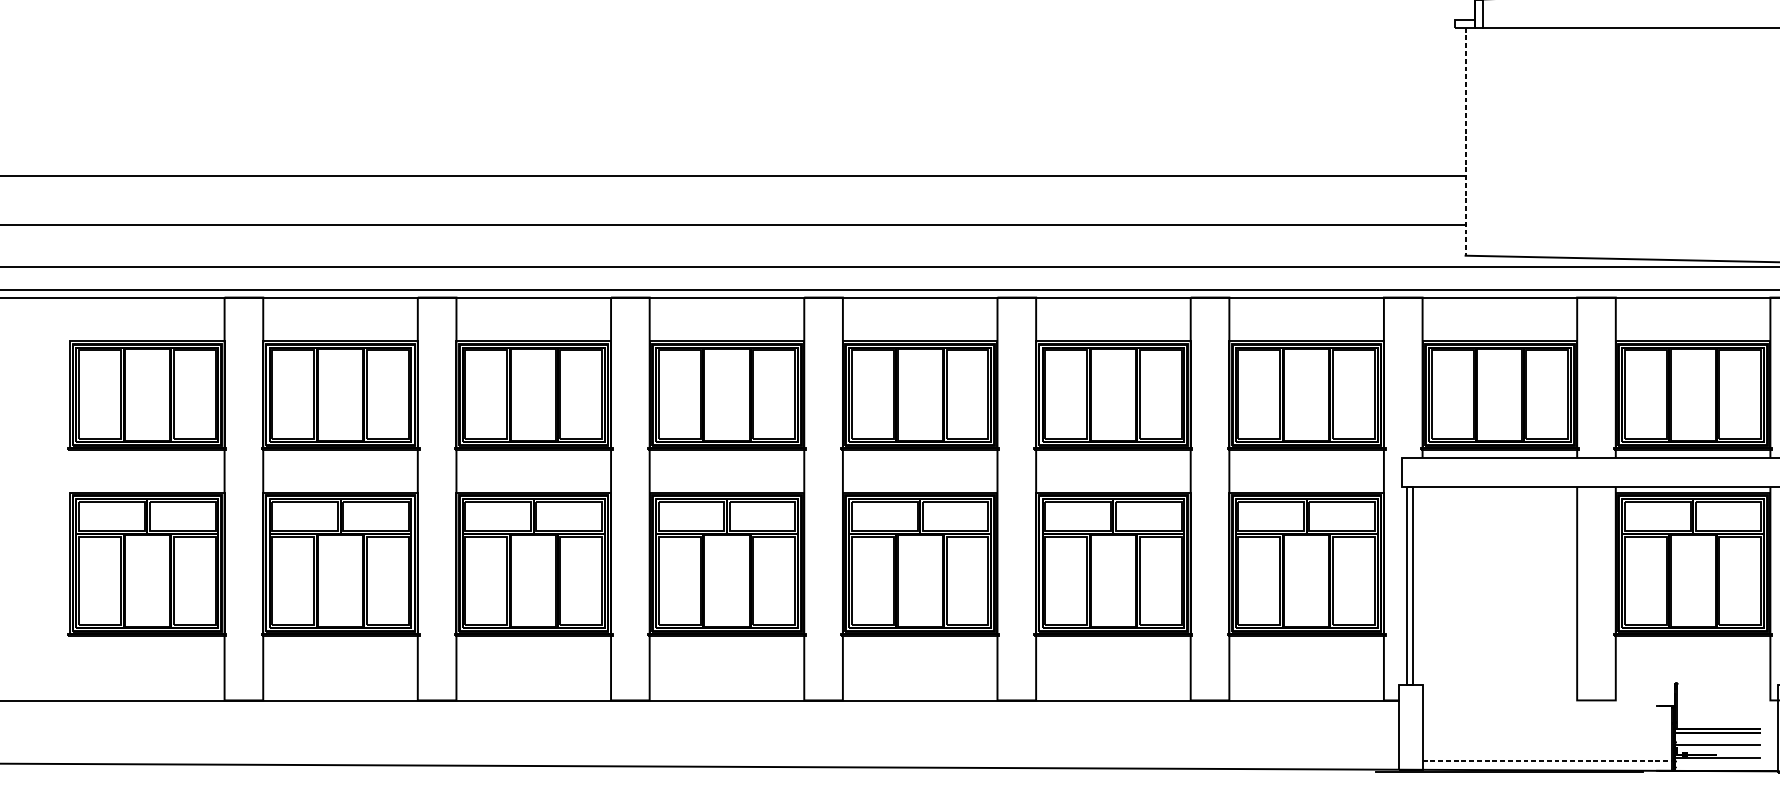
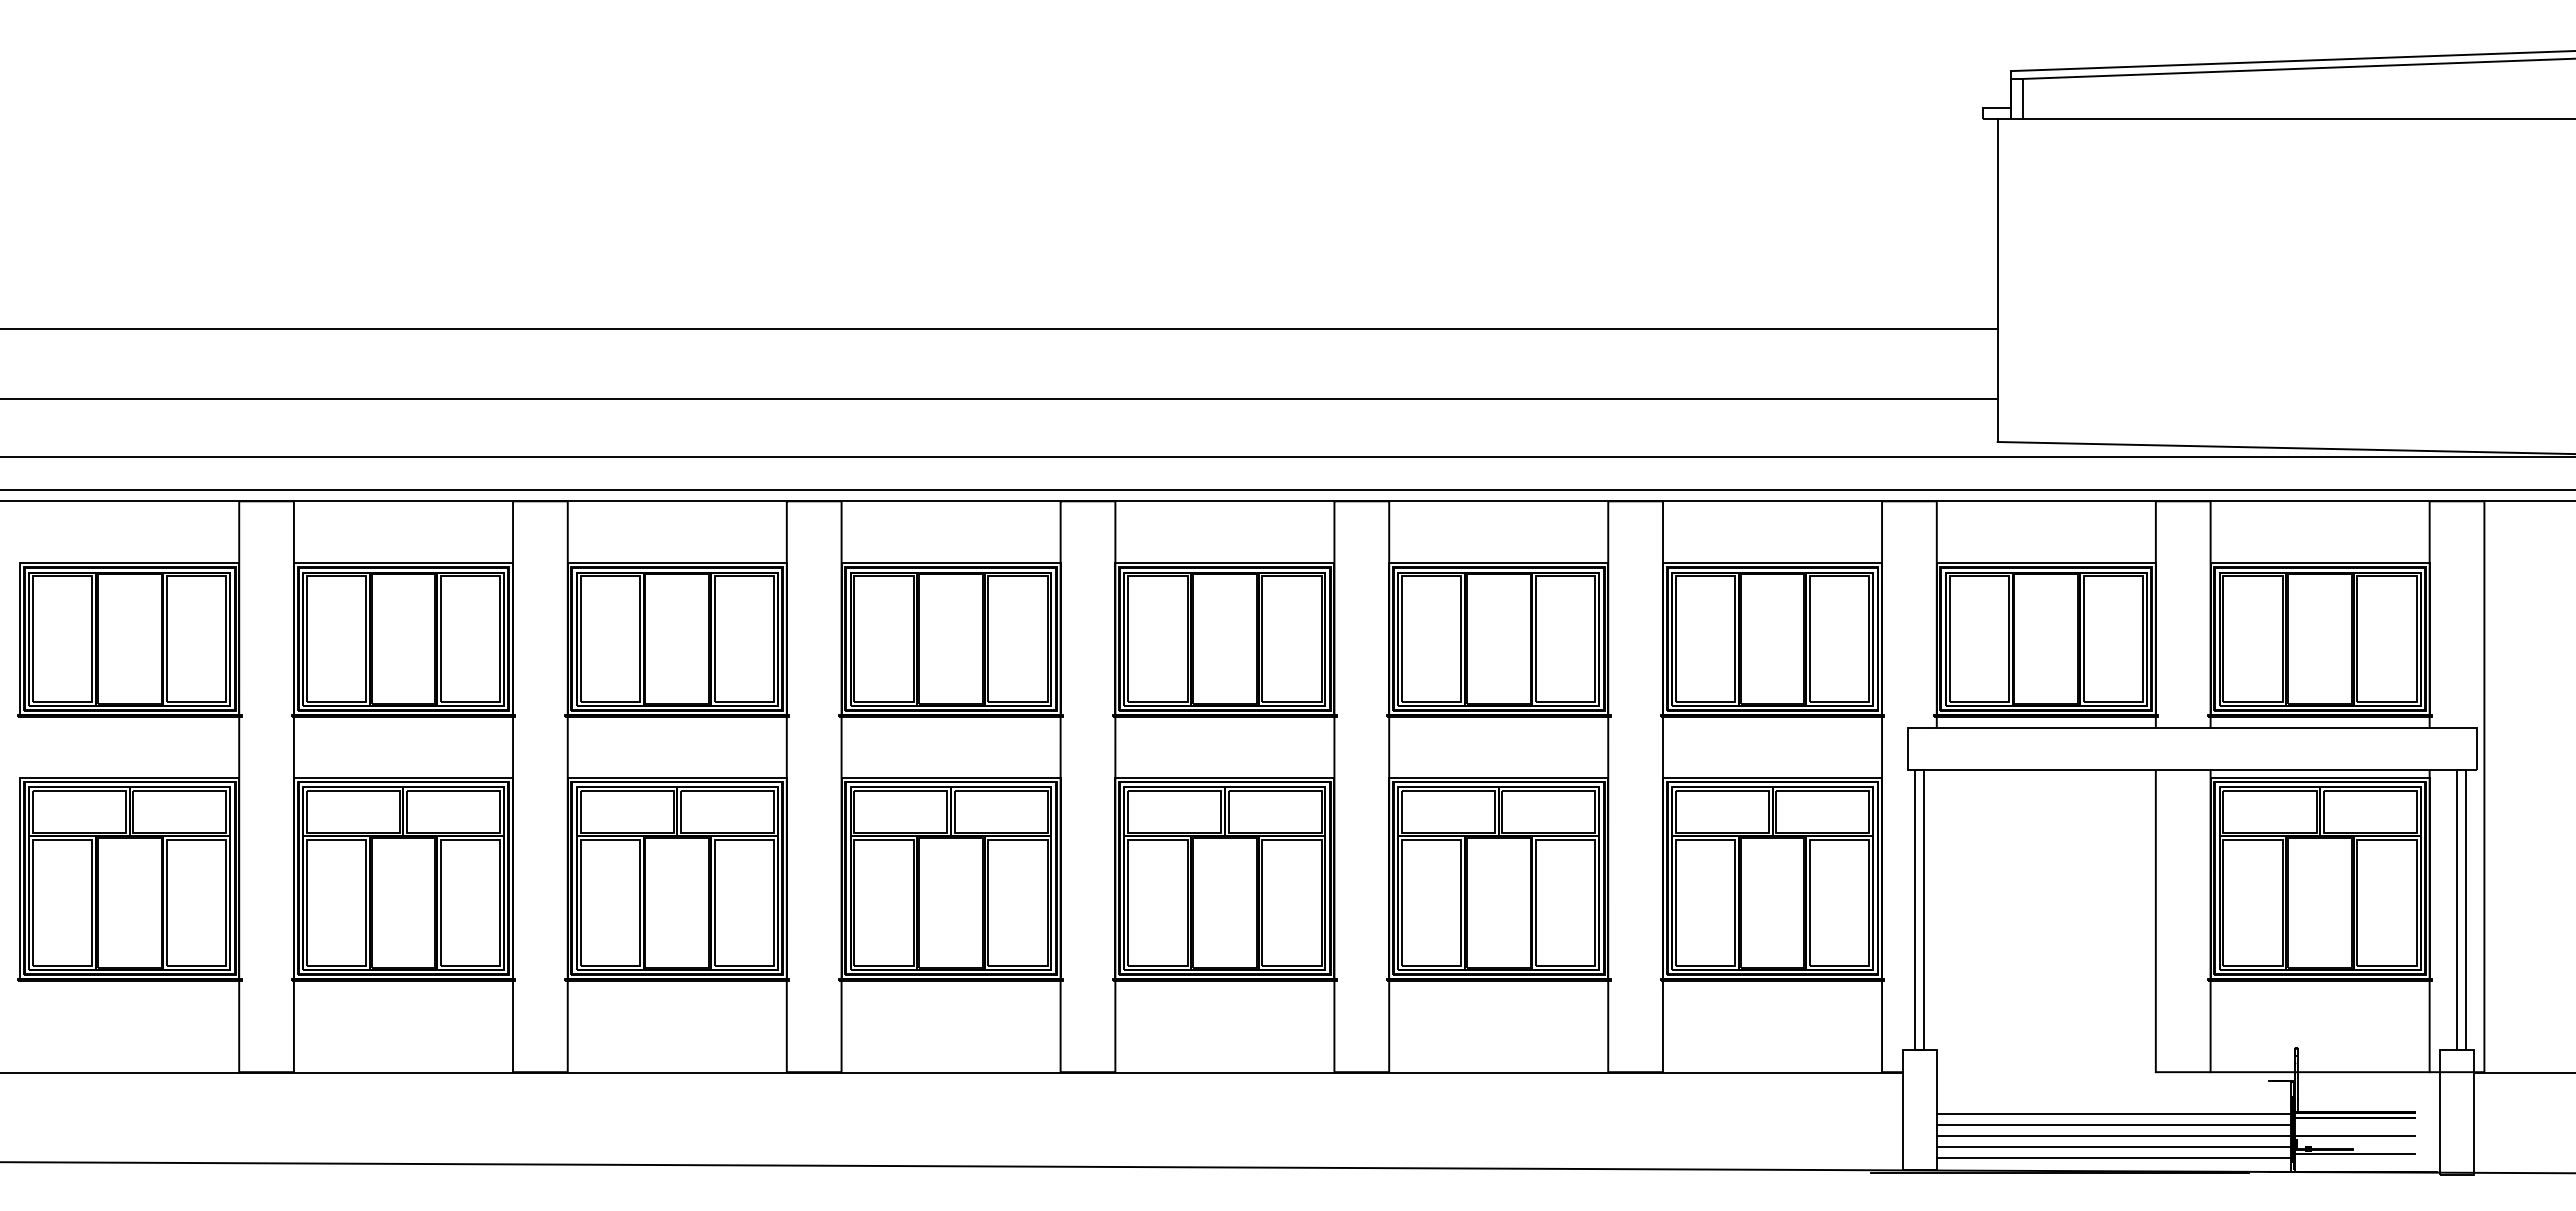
line: (1465, 141) -> (1997, 280), dashed -> solid
line: (1692, 700) -> (2319, 1072), added
line: (1547, 729) -> (2113, 1113), added
line: (1547, 737) -> (2113, 1124), added
line: (1547, 745) -> (2113, 1135), added
line: (1547, 752) -> (2113, 1146), added
line: (1547, 760) -> (2114, 1157), dashed -> solid

